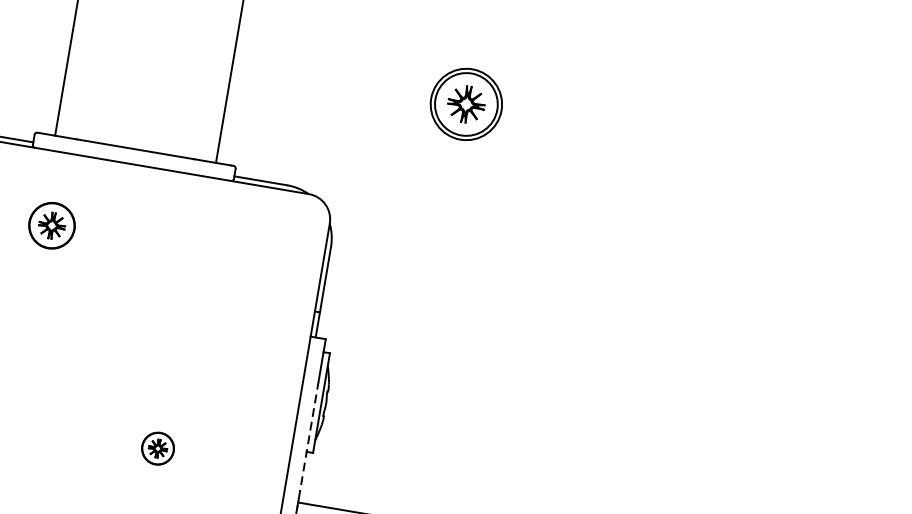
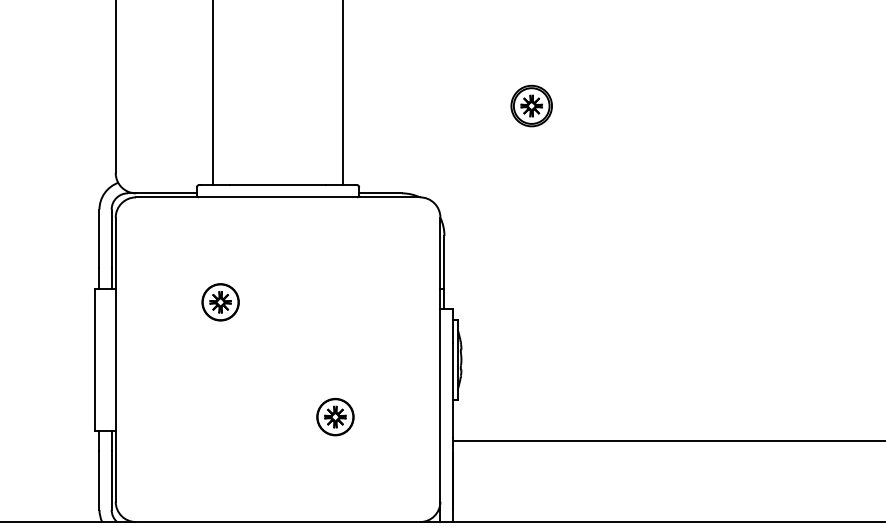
part: (466, 103) -> (531, 105), size x0.71
part: (51, 225) -> (220, 302), moved
line: (308, 440) -> (452, 390), dashed -> solid
part: (158, 449) -> (335, 417), size x1.43

